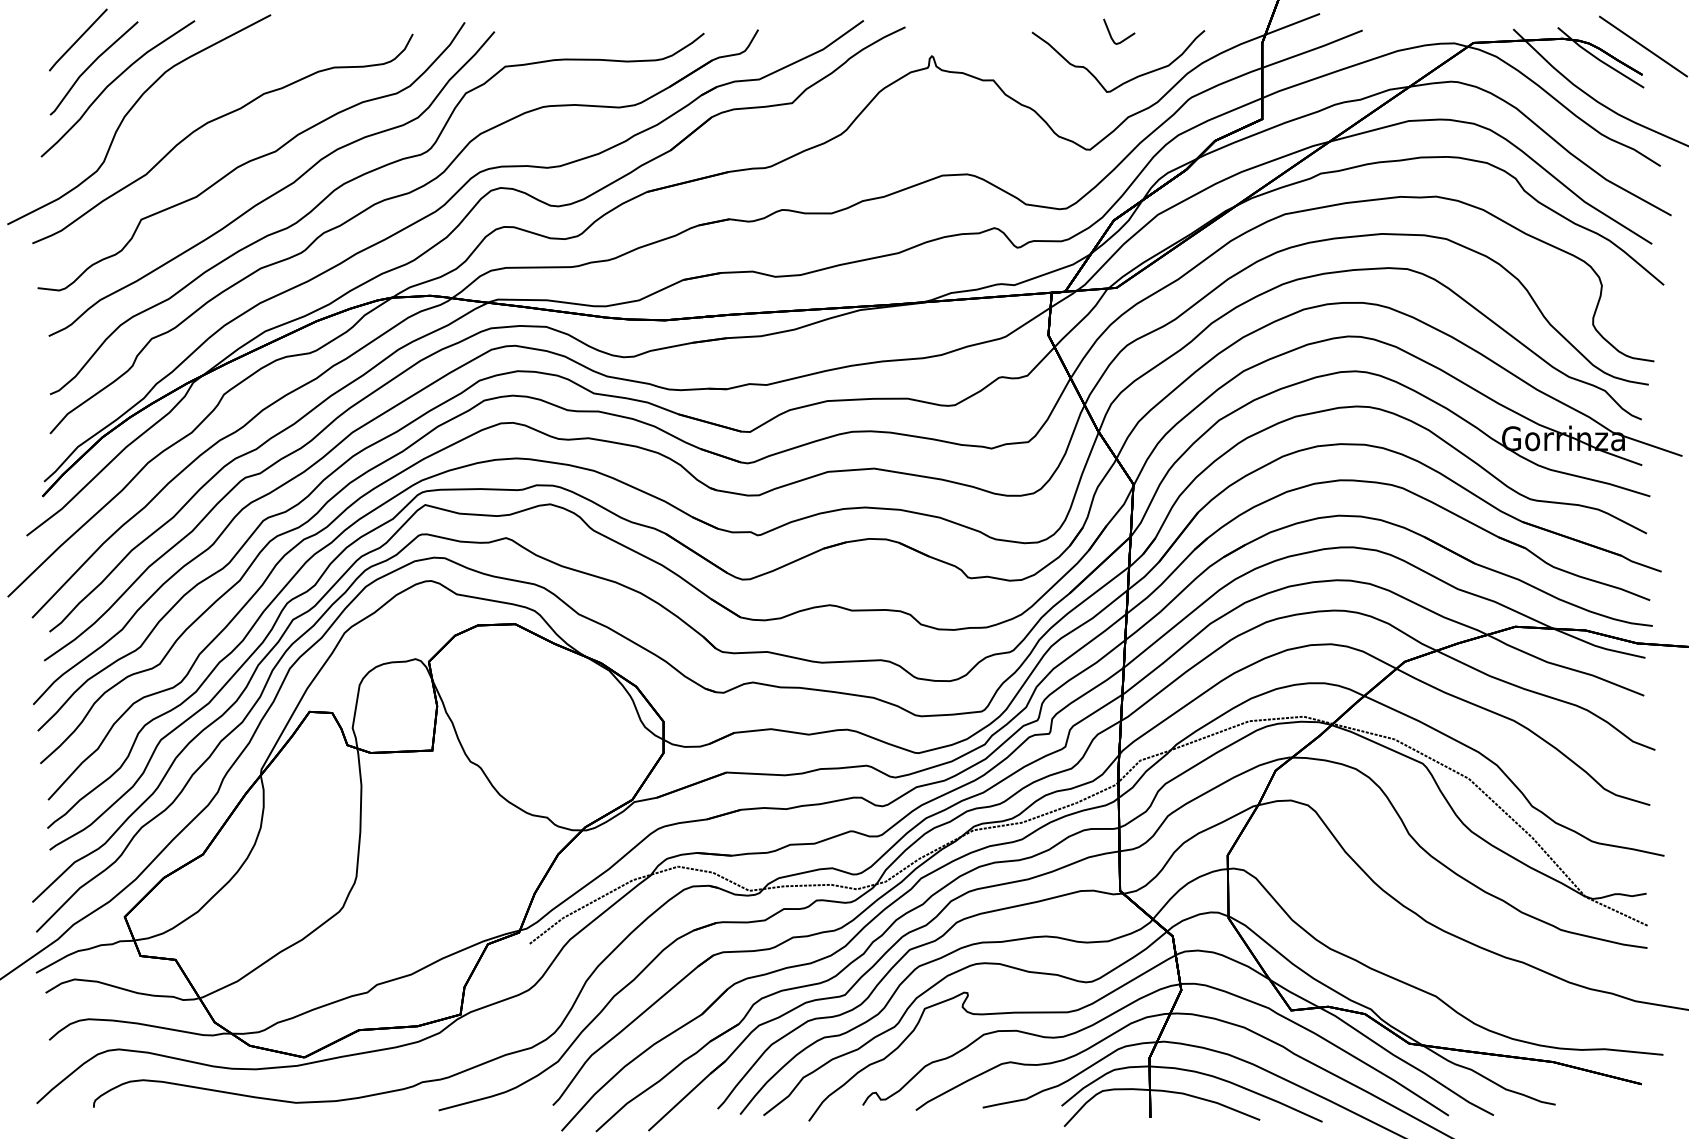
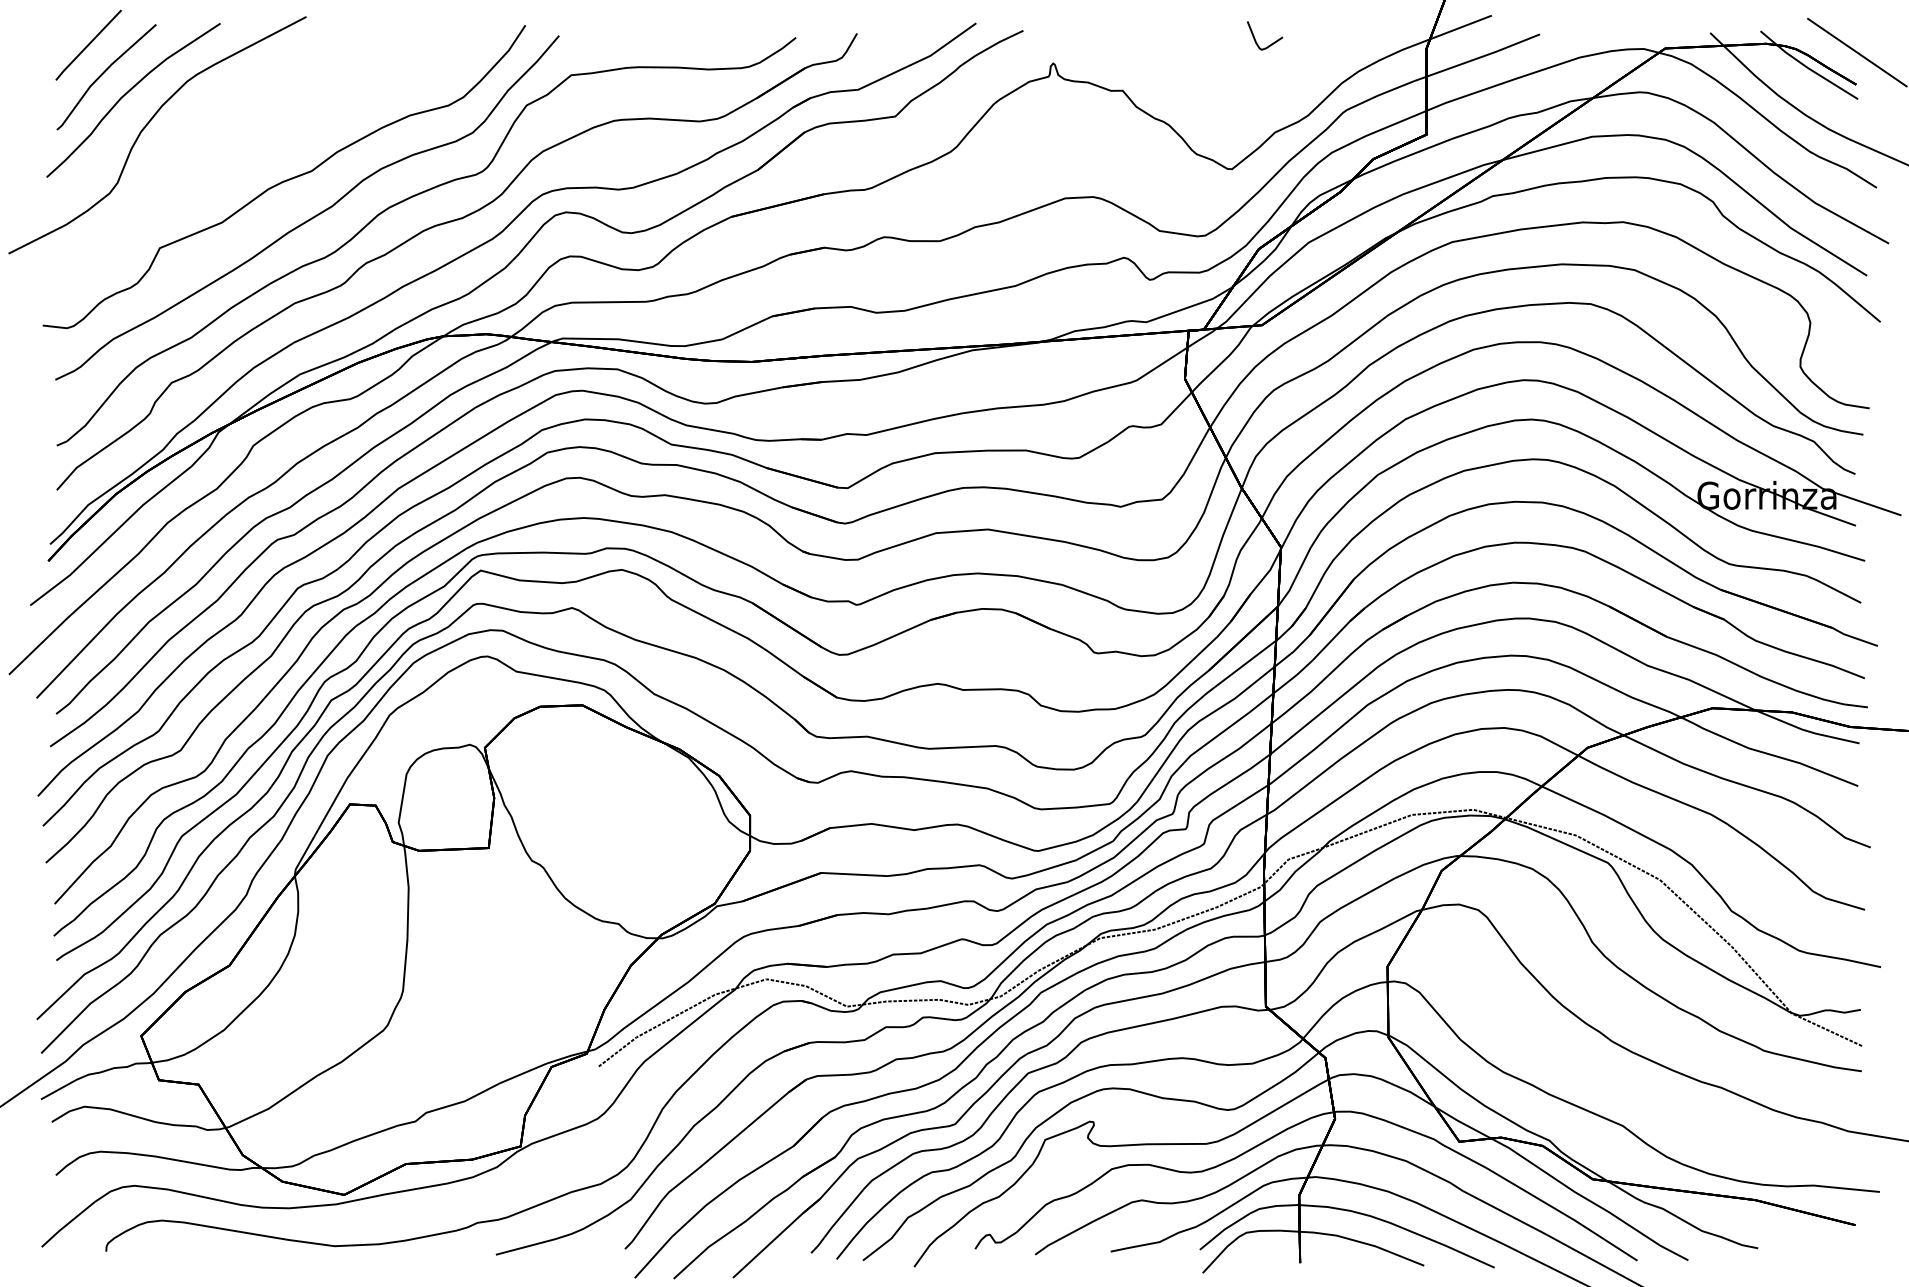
curve: (1127, 80) -> (1274, 90), removed
part: (213, 121) -> (241, 137), removed

